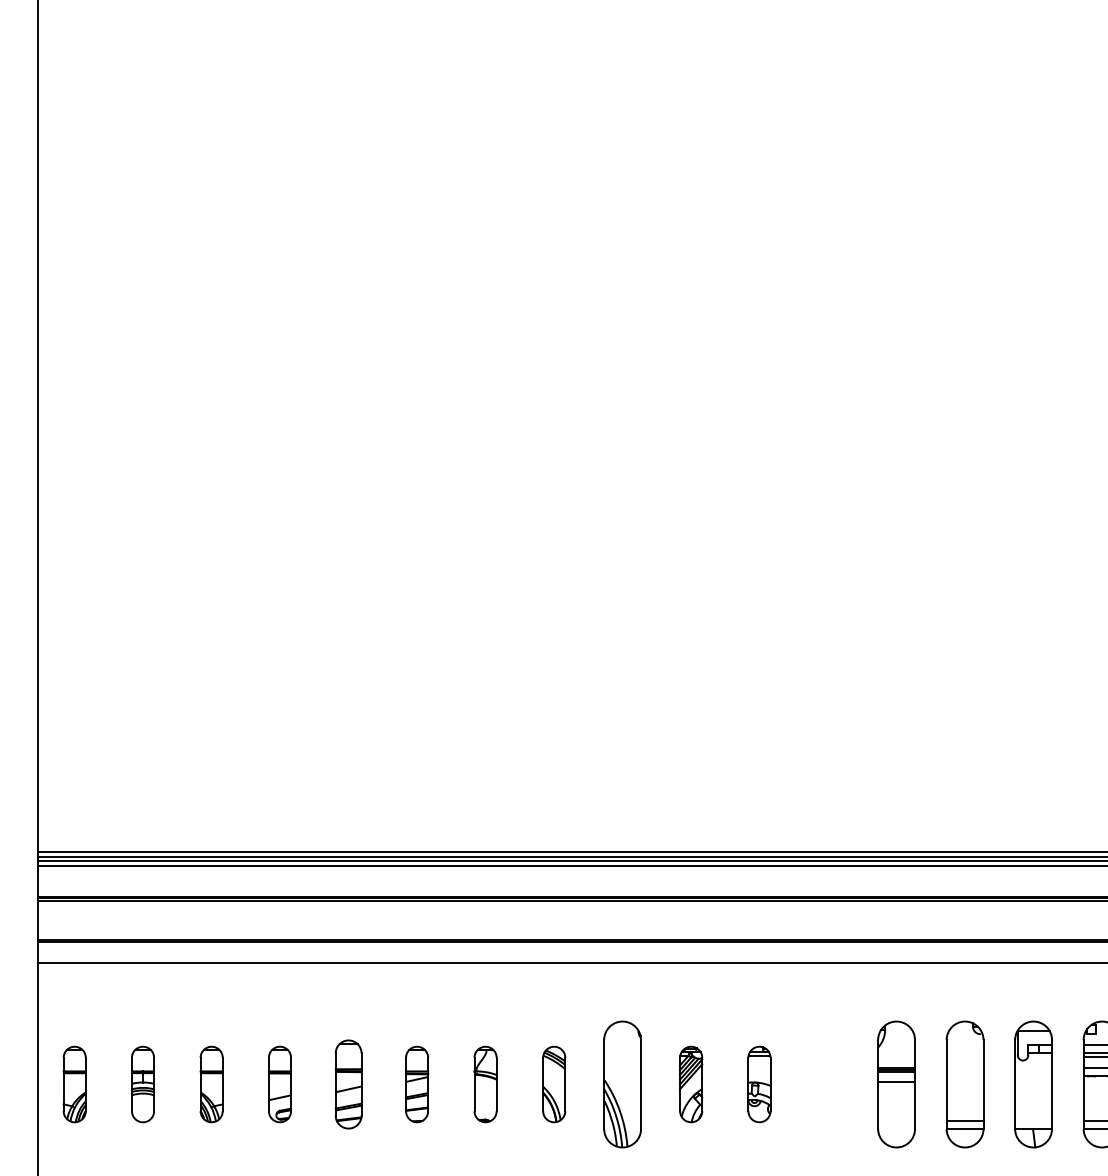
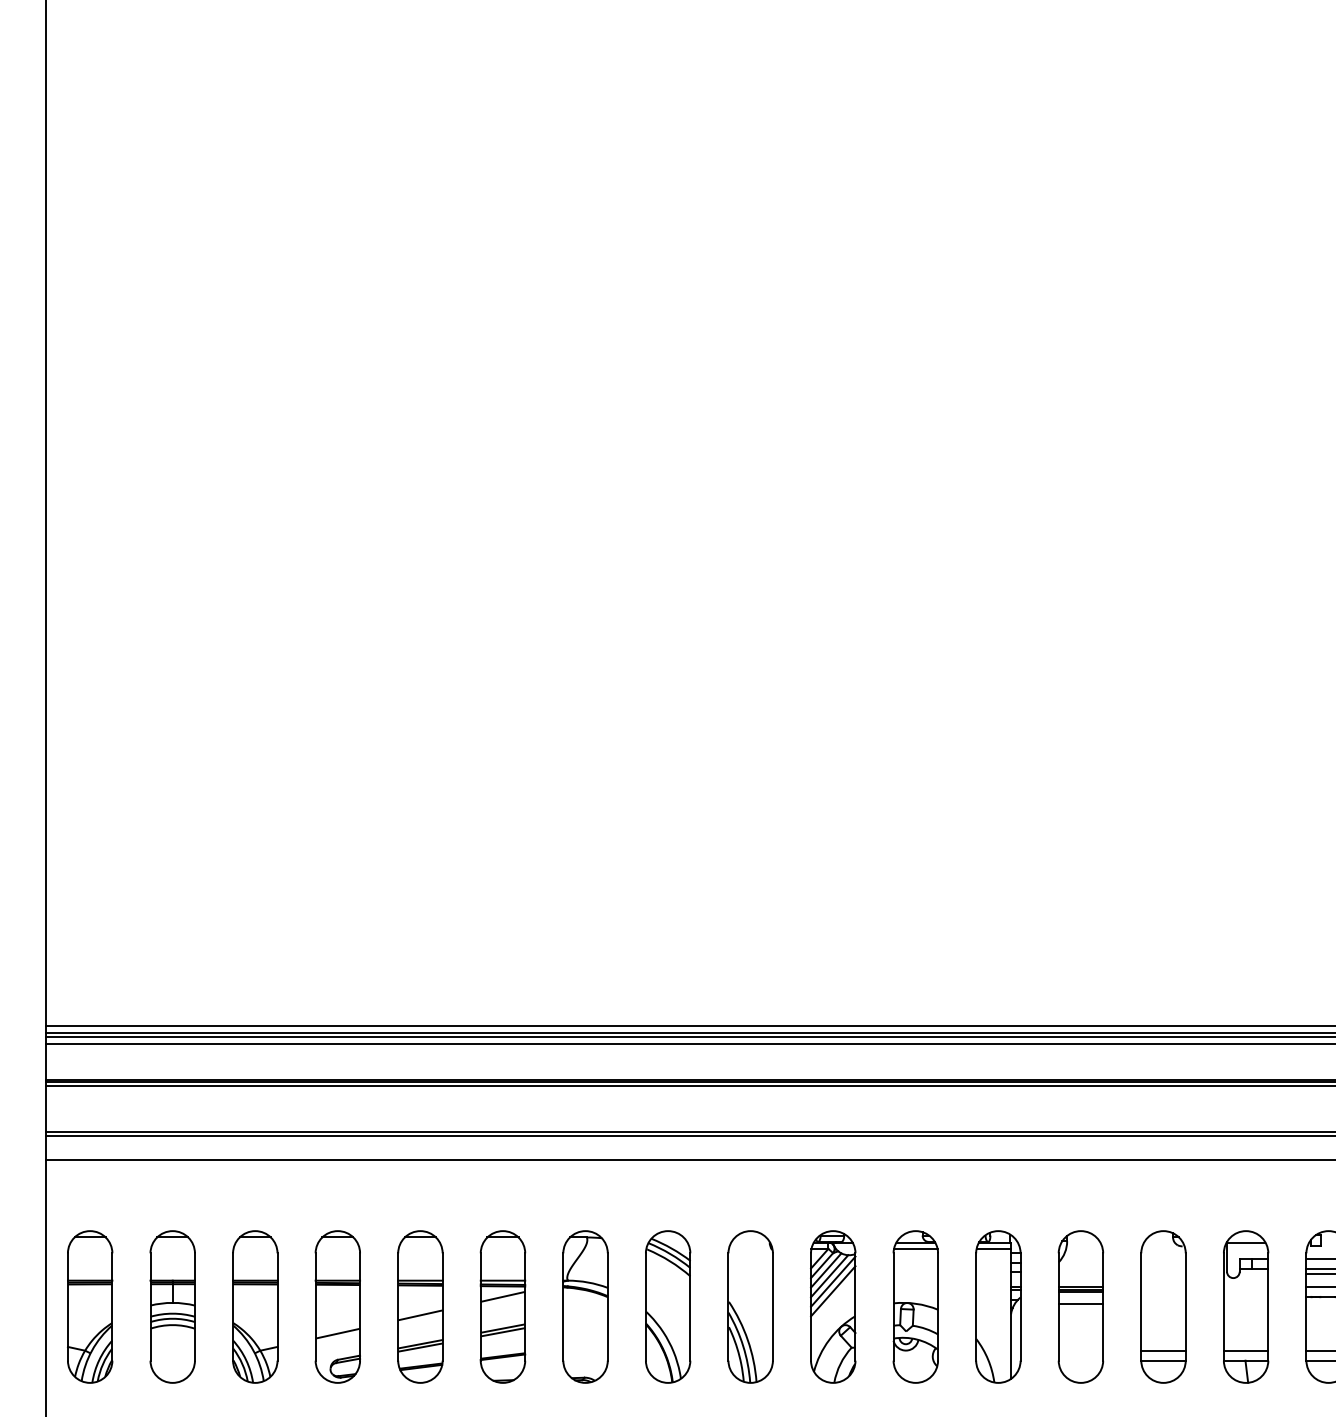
part: (74, 1084) -> (90, 1306), size x1.67
part: (142, 1084) -> (172, 1306), size x1.67
part: (211, 1084) -> (255, 1306), size x1.67
part: (279, 1084) -> (337, 1306), size x1.67
part: (348, 1084) -> (420, 1306), size x1.43
part: (416, 1084) -> (502, 1306), size x1.67
part: (485, 1084) -> (585, 1306), size x1.67
part: (554, 1084) -> (668, 1306), size x1.67
part: (691, 1084) -> (833, 1306), size x1.67
part: (759, 1084) -> (915, 1306), size x1.67
part: (828, 1084) -> (998, 1306), added
line: (1033, 1120) -> (1245, 1350), added

